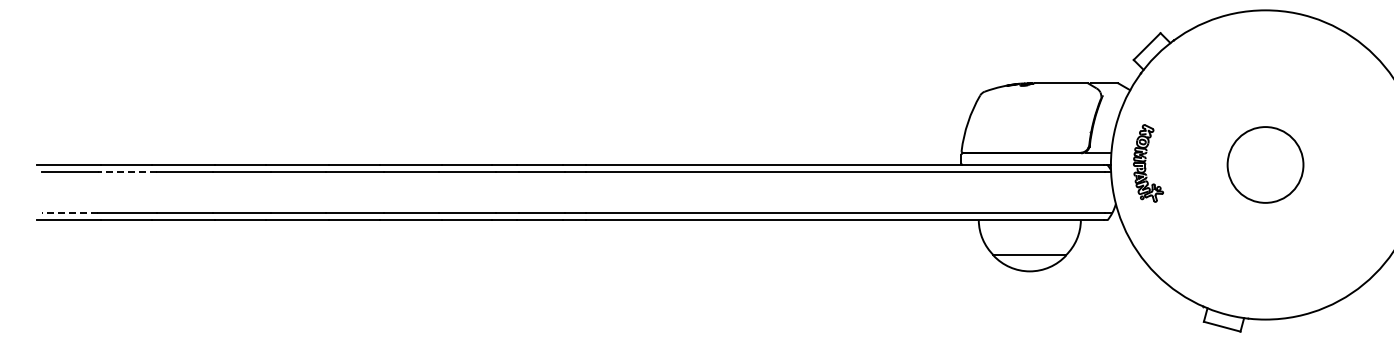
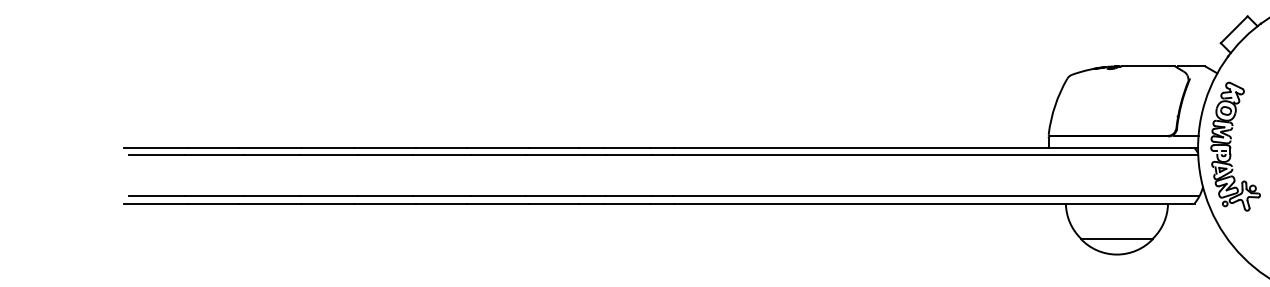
part: (1148, 163) -> (1235, 146), size x1.67
line: (126, 172) -> (213, 155), dashed -> solid
line: (69, 213) -> (156, 196), dashed -> solid

